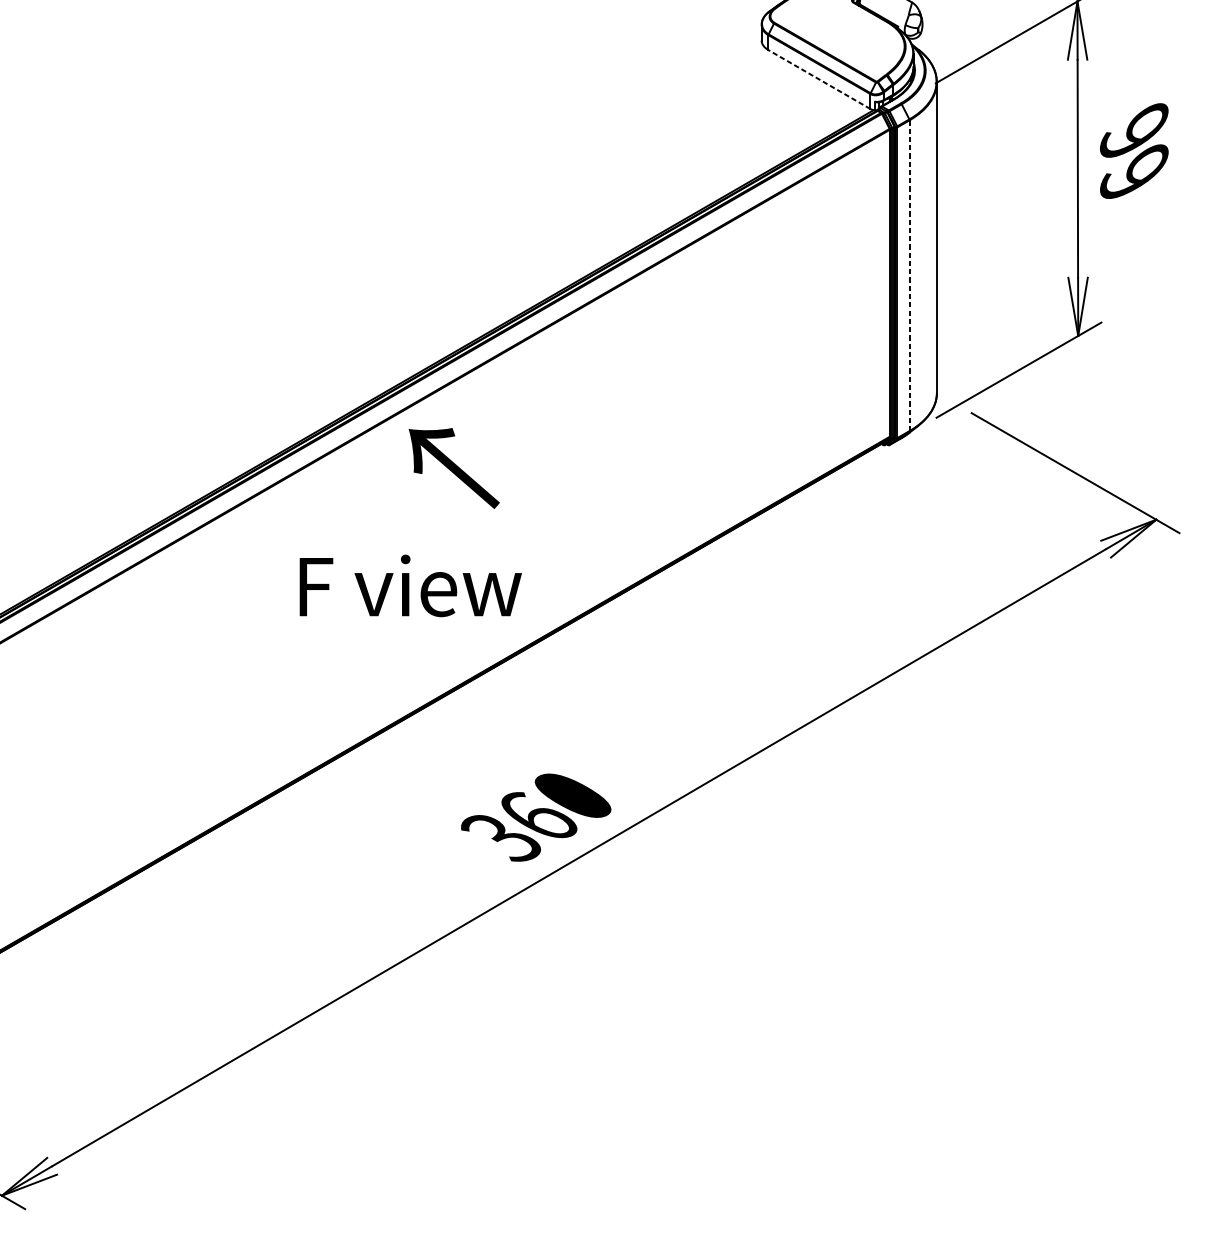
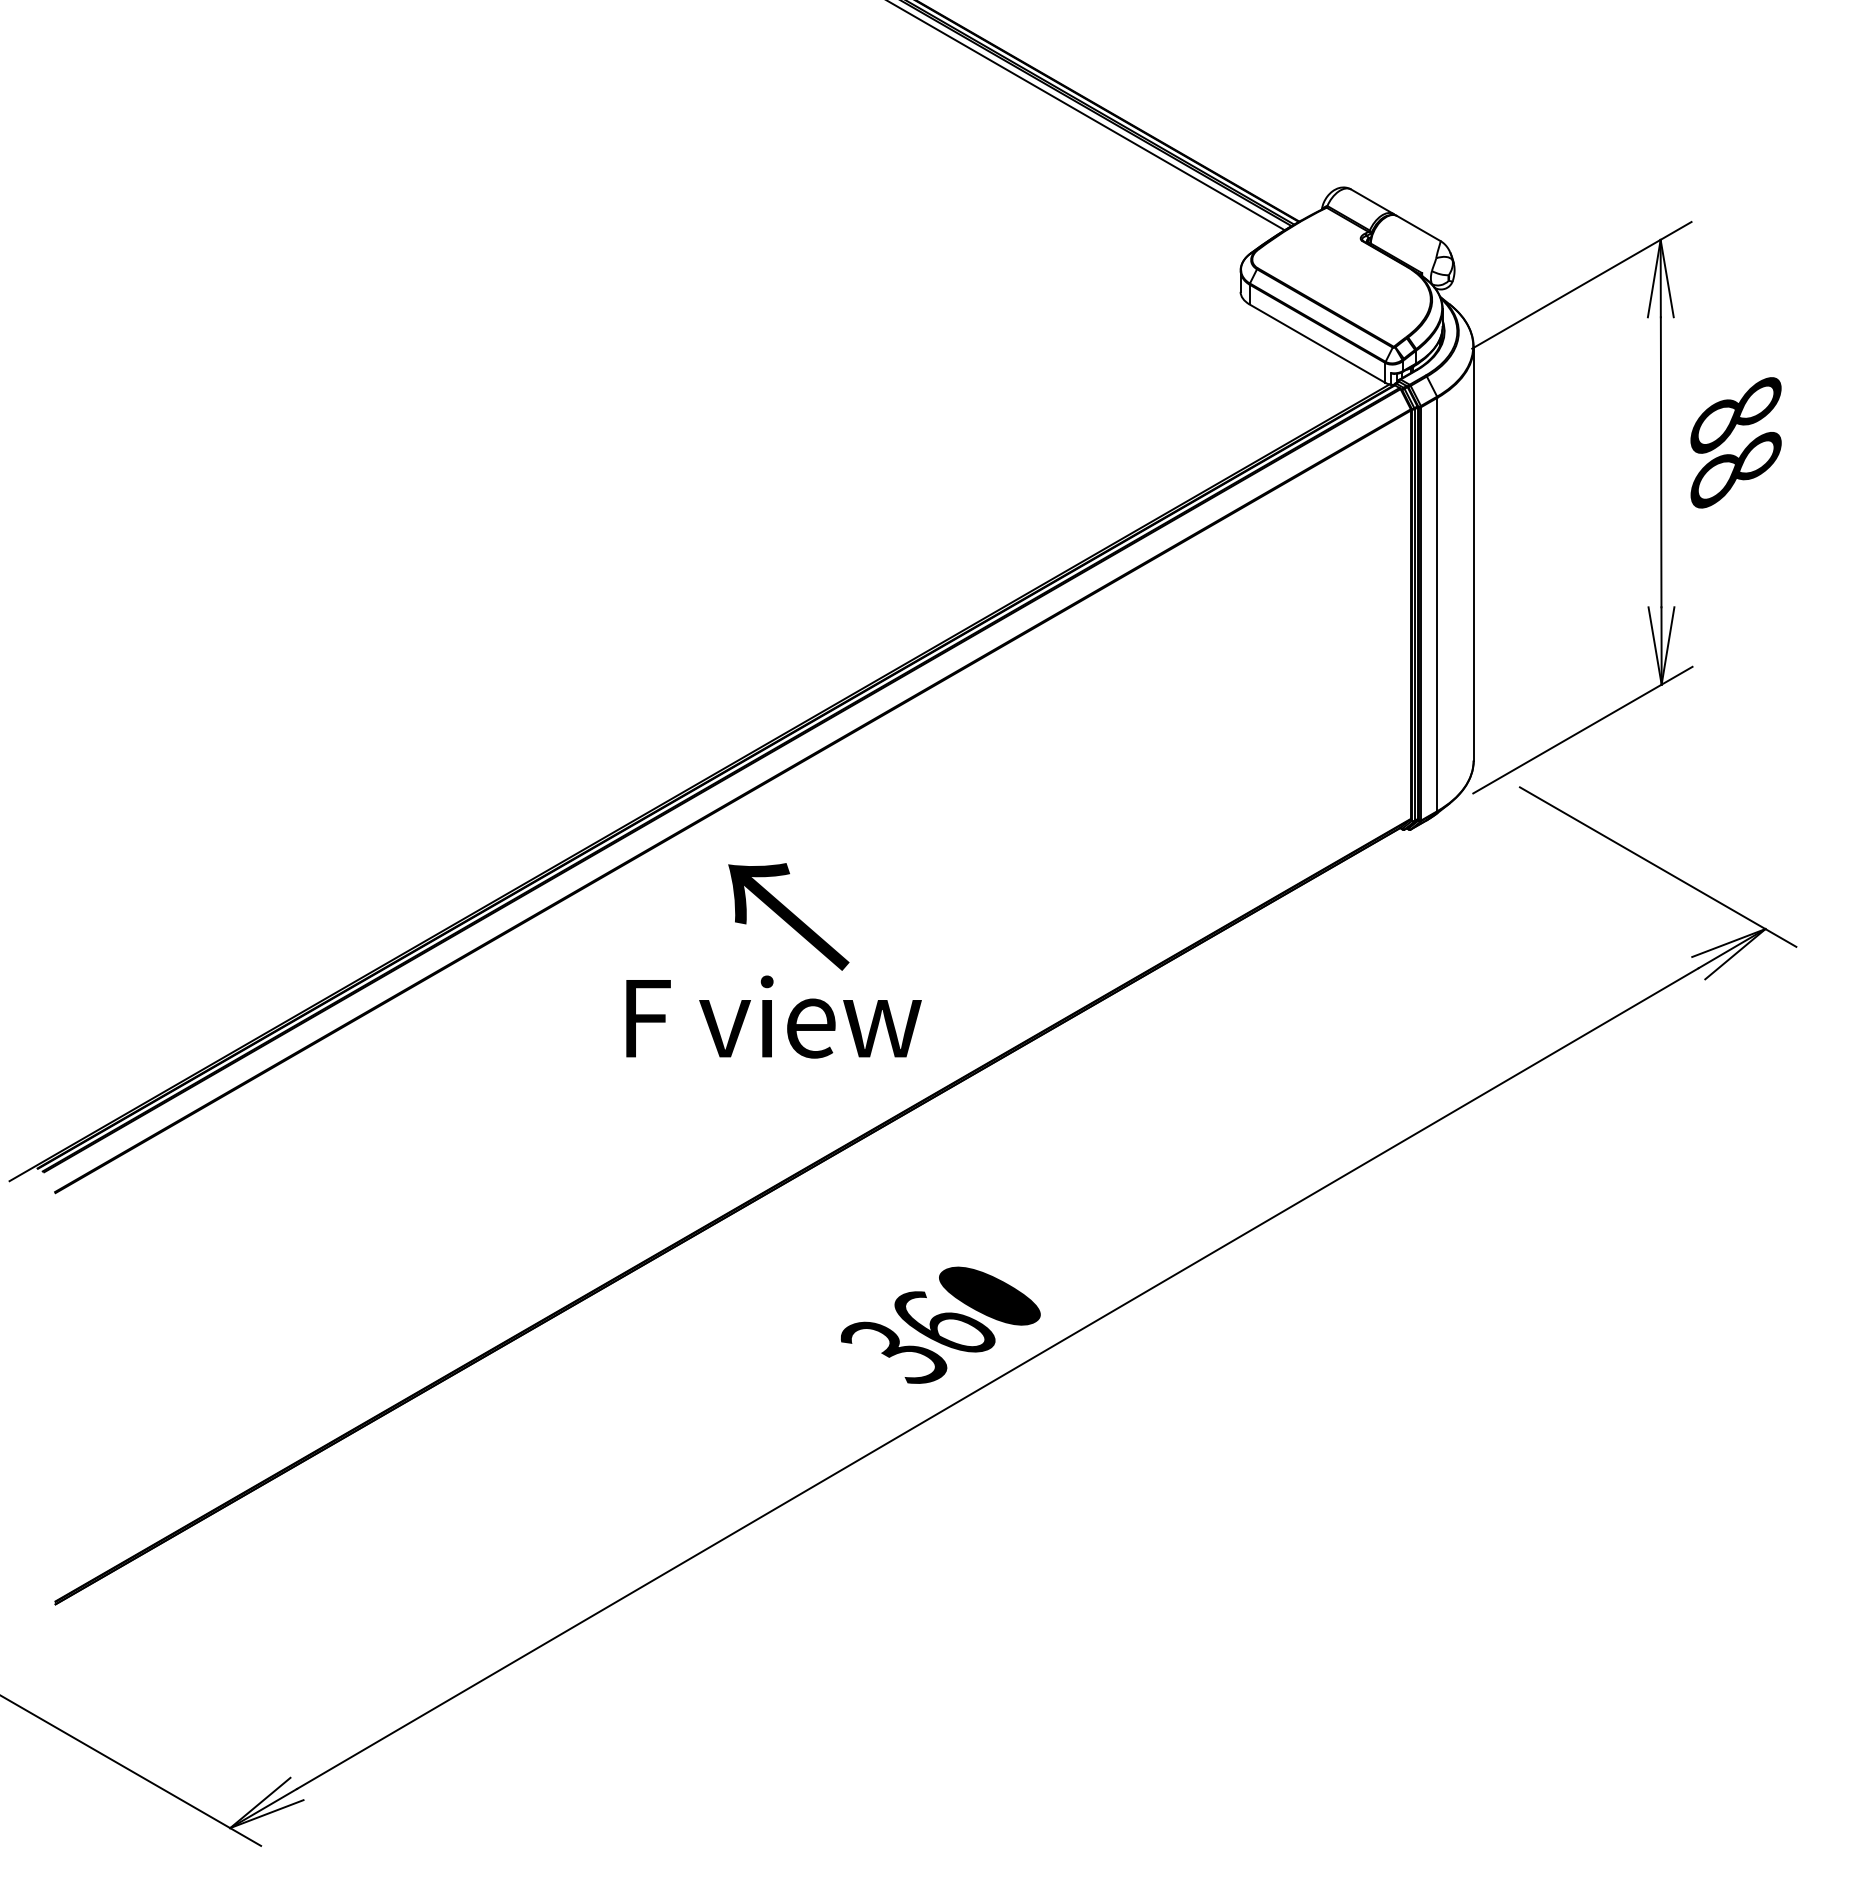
line: (819, 79) -> (1317, 343), dashed -> solid
text: (1133, 153) -> (1735, 441), 99 -> 88
line: (909, 275) -> (1437, 604), dashed -> solid
text: (454, 468) -> (788, 916), moved

